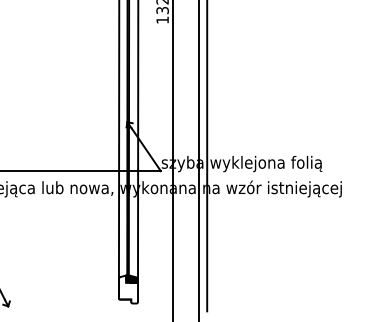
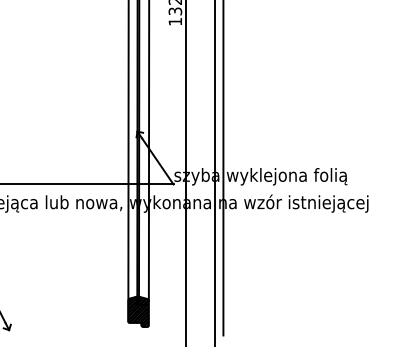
hatch: (128, 289) -> (138, 311), added

